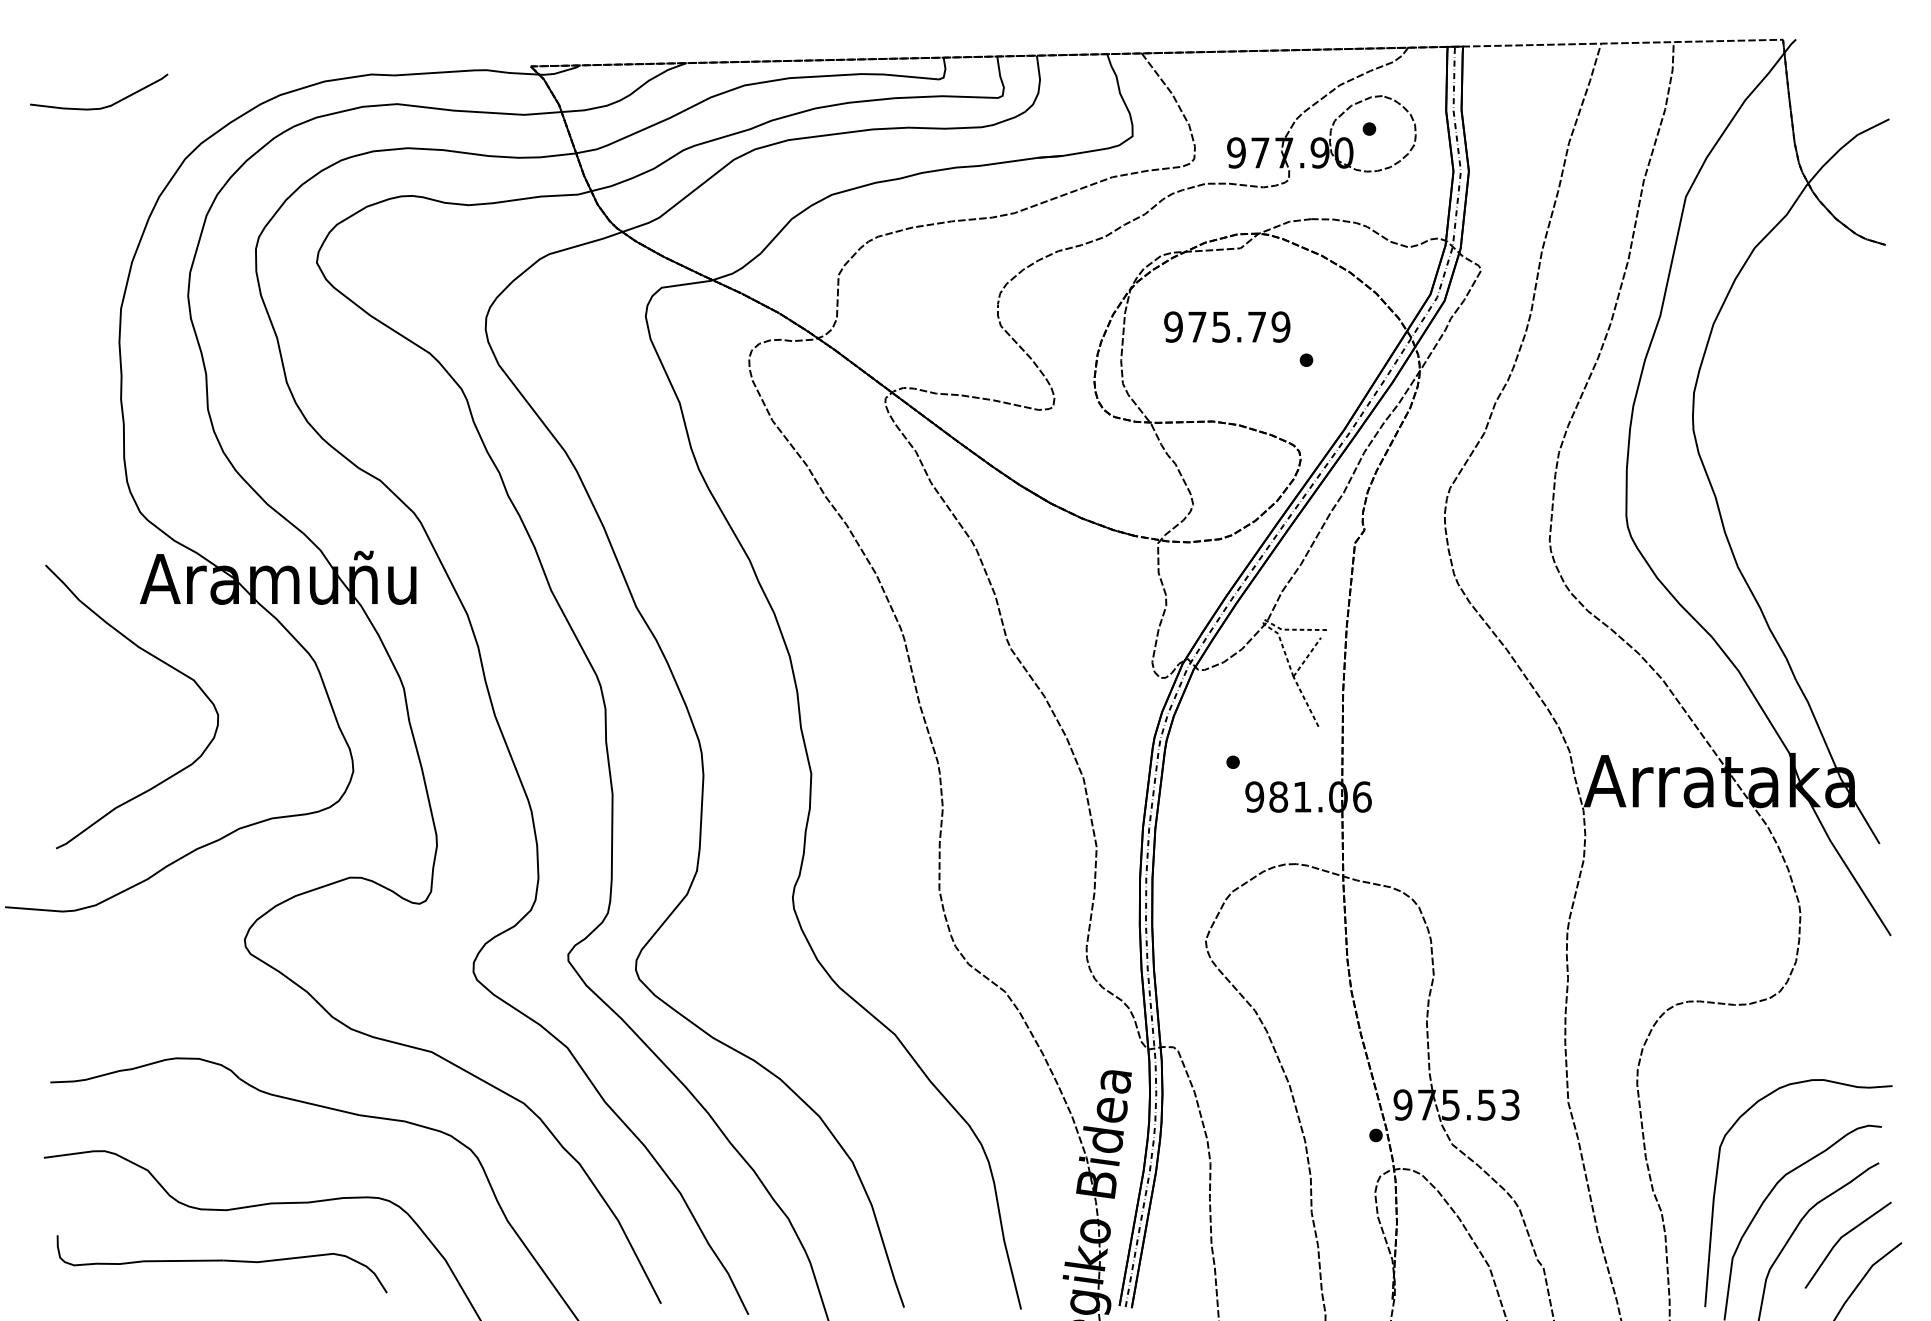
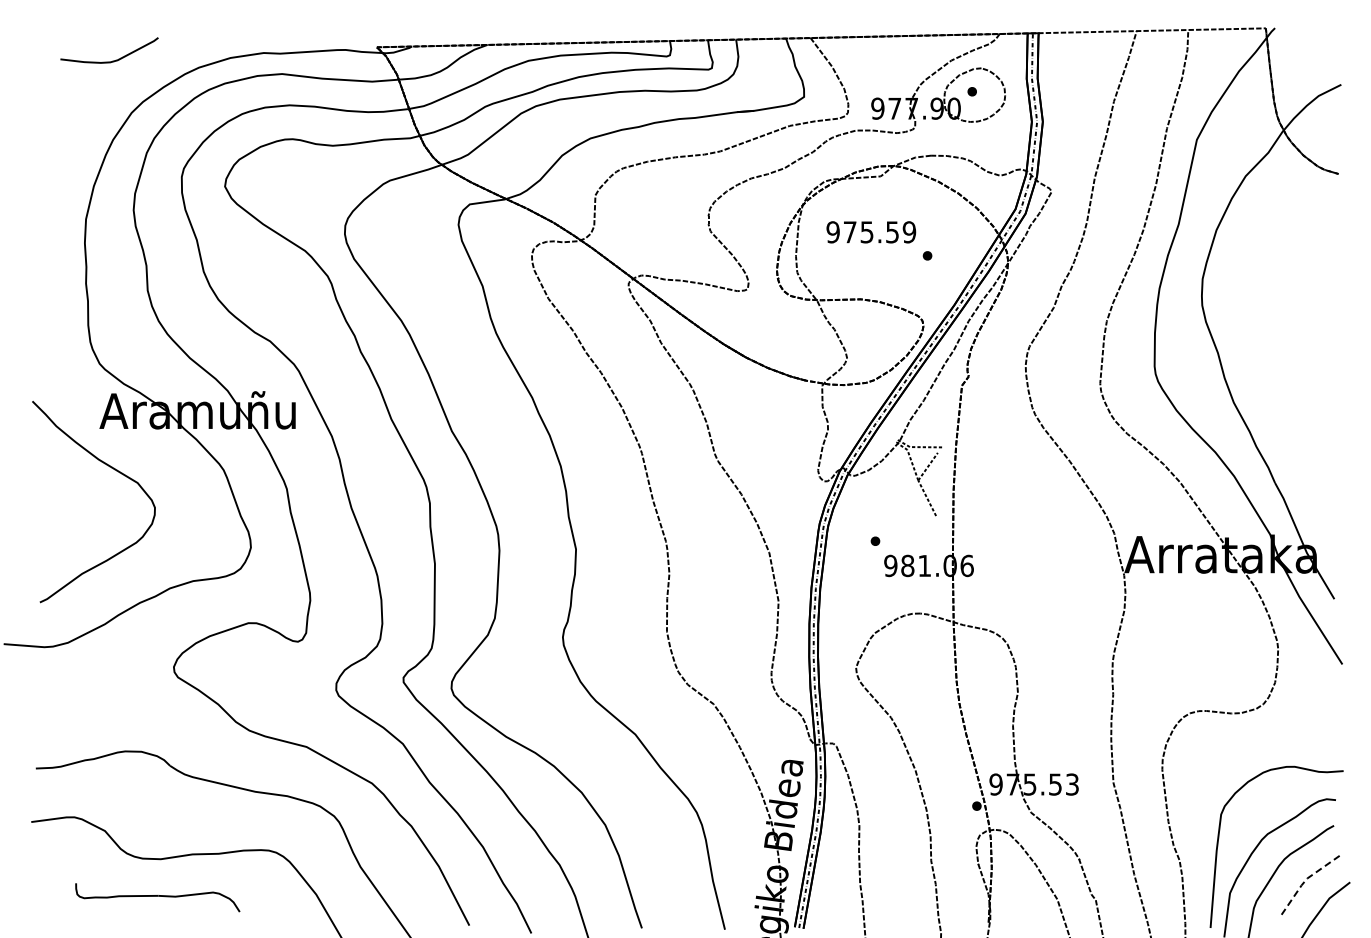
curve: (103, 106) -> (112, 60), moved
text: (1257, 327) -> (892, 232), 975.79 -> 975.59
line: (1841, 1237) -> (1307, 878), solid -> dashed
part: (221, 1264) -> (157, 897), size x0.7

